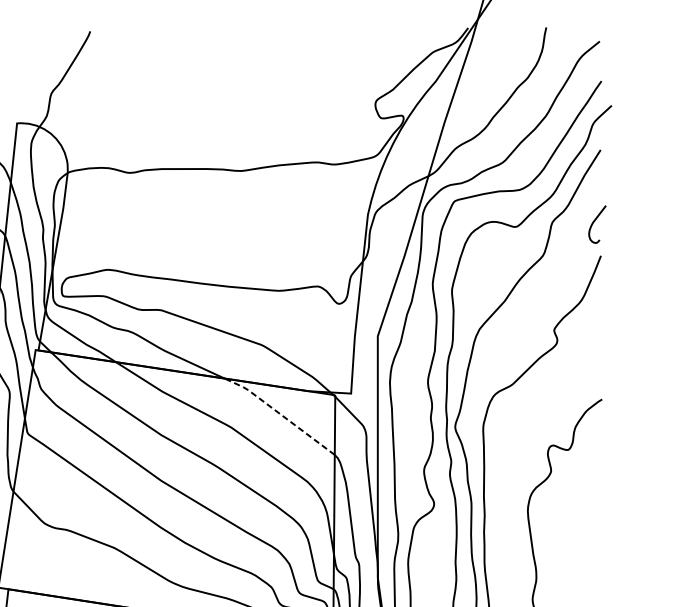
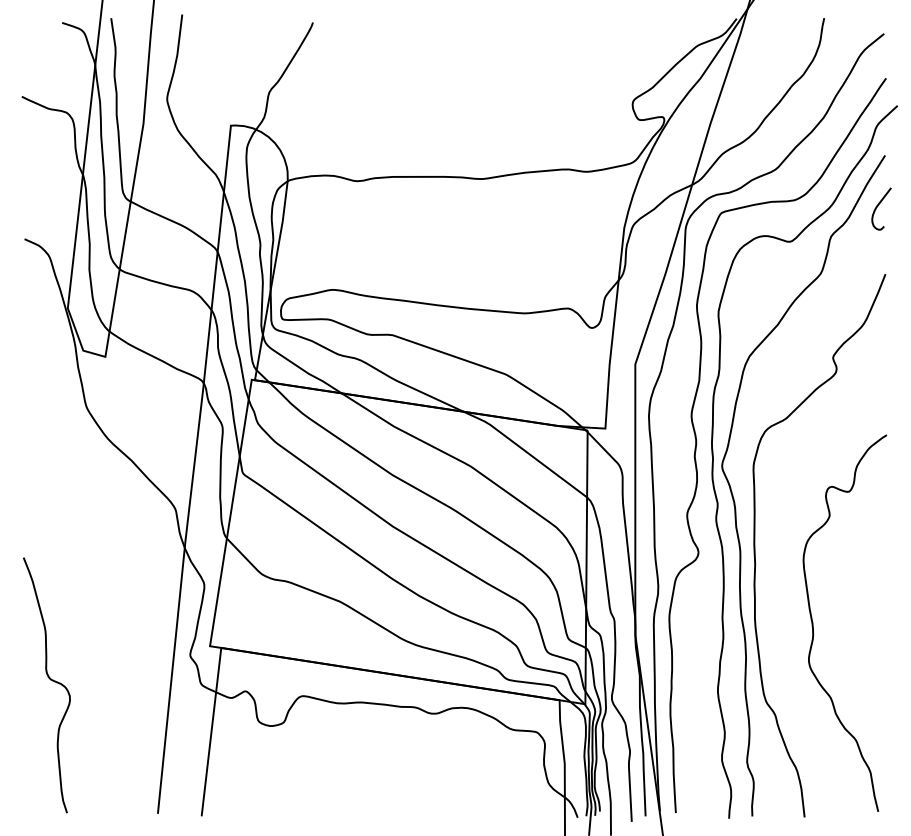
curve: (594, 222) -> (878, 206), moved
line: (279, 413) -> (525, 450), dashed -> solid

